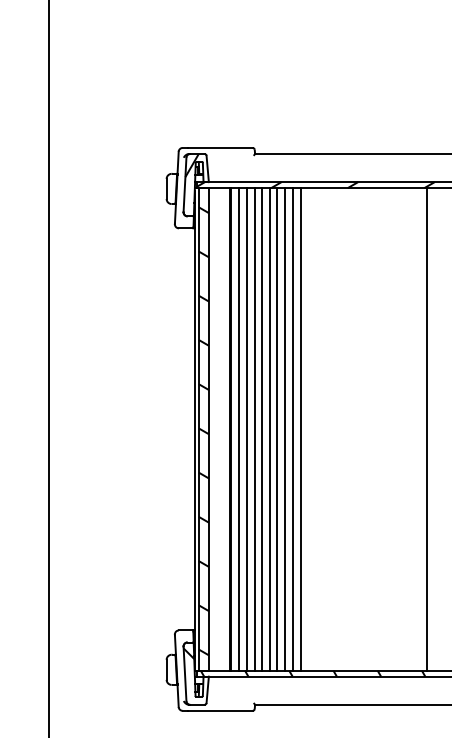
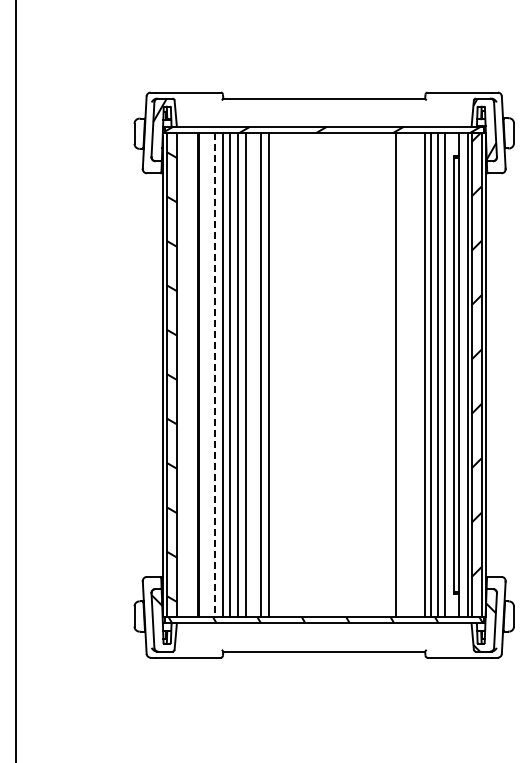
line: (239, 428) -> (207, 374), removed
line: (285, 428) -> (253, 374), removed
line: (246, 429) -> (214, 375), solid -> dashed

